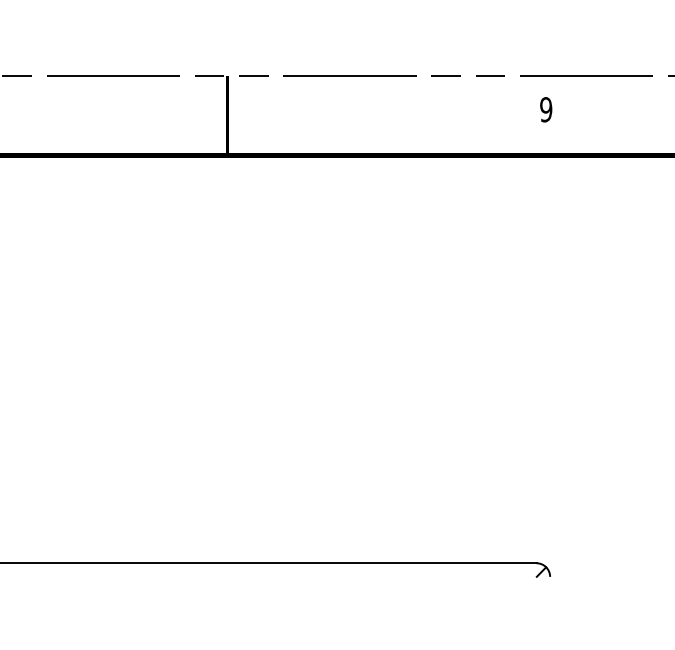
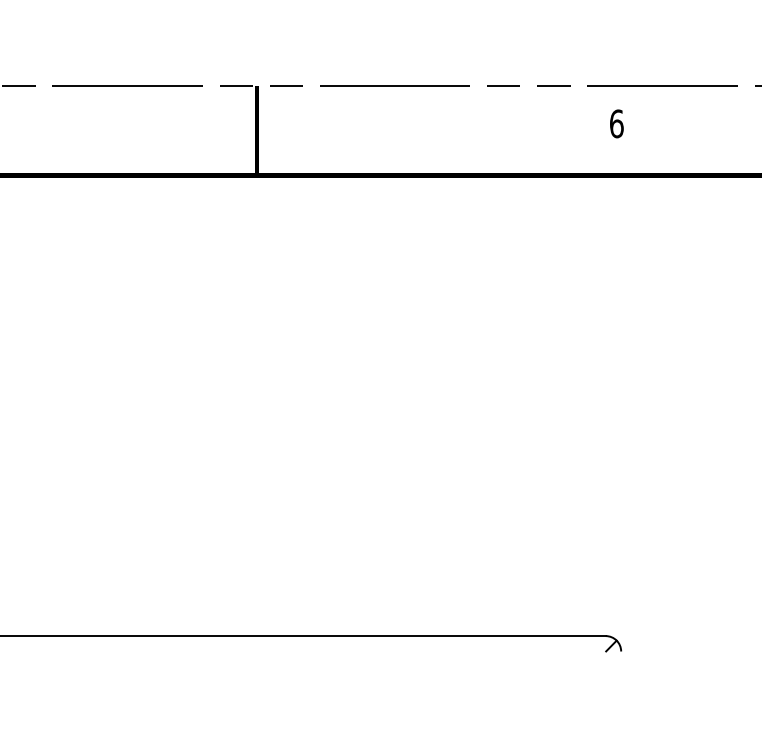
text: (546, 109) -> (616, 123), 9 -> 6

